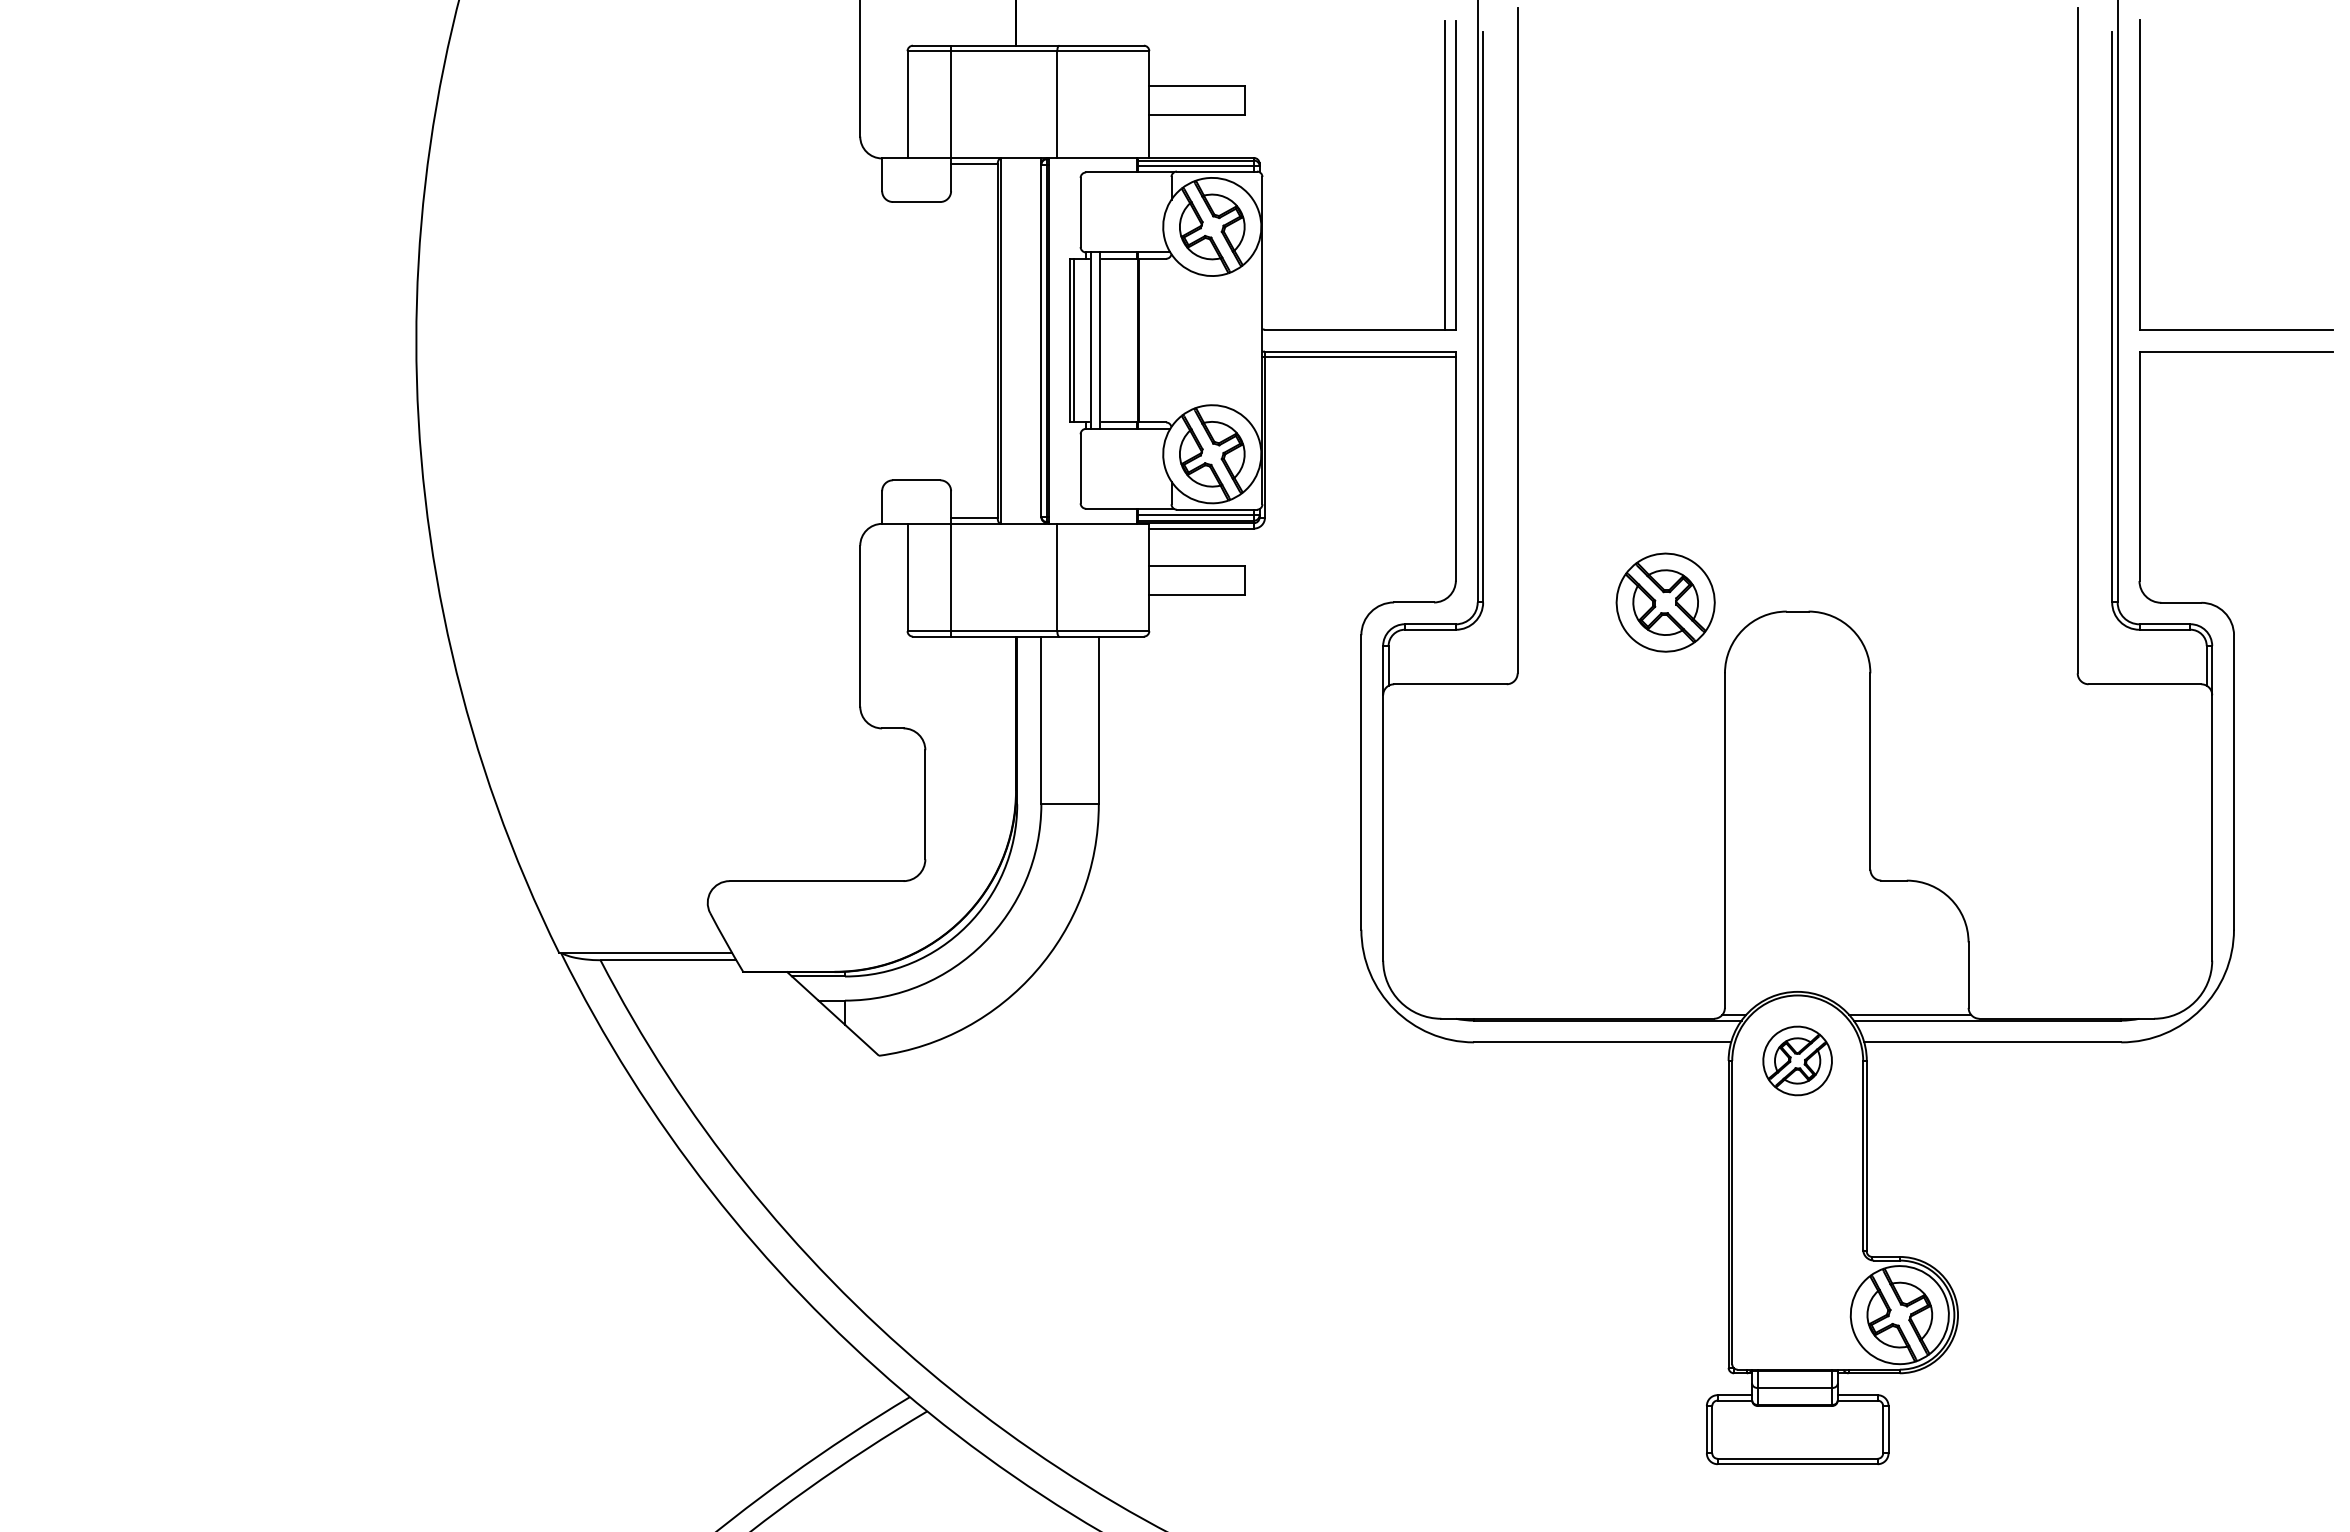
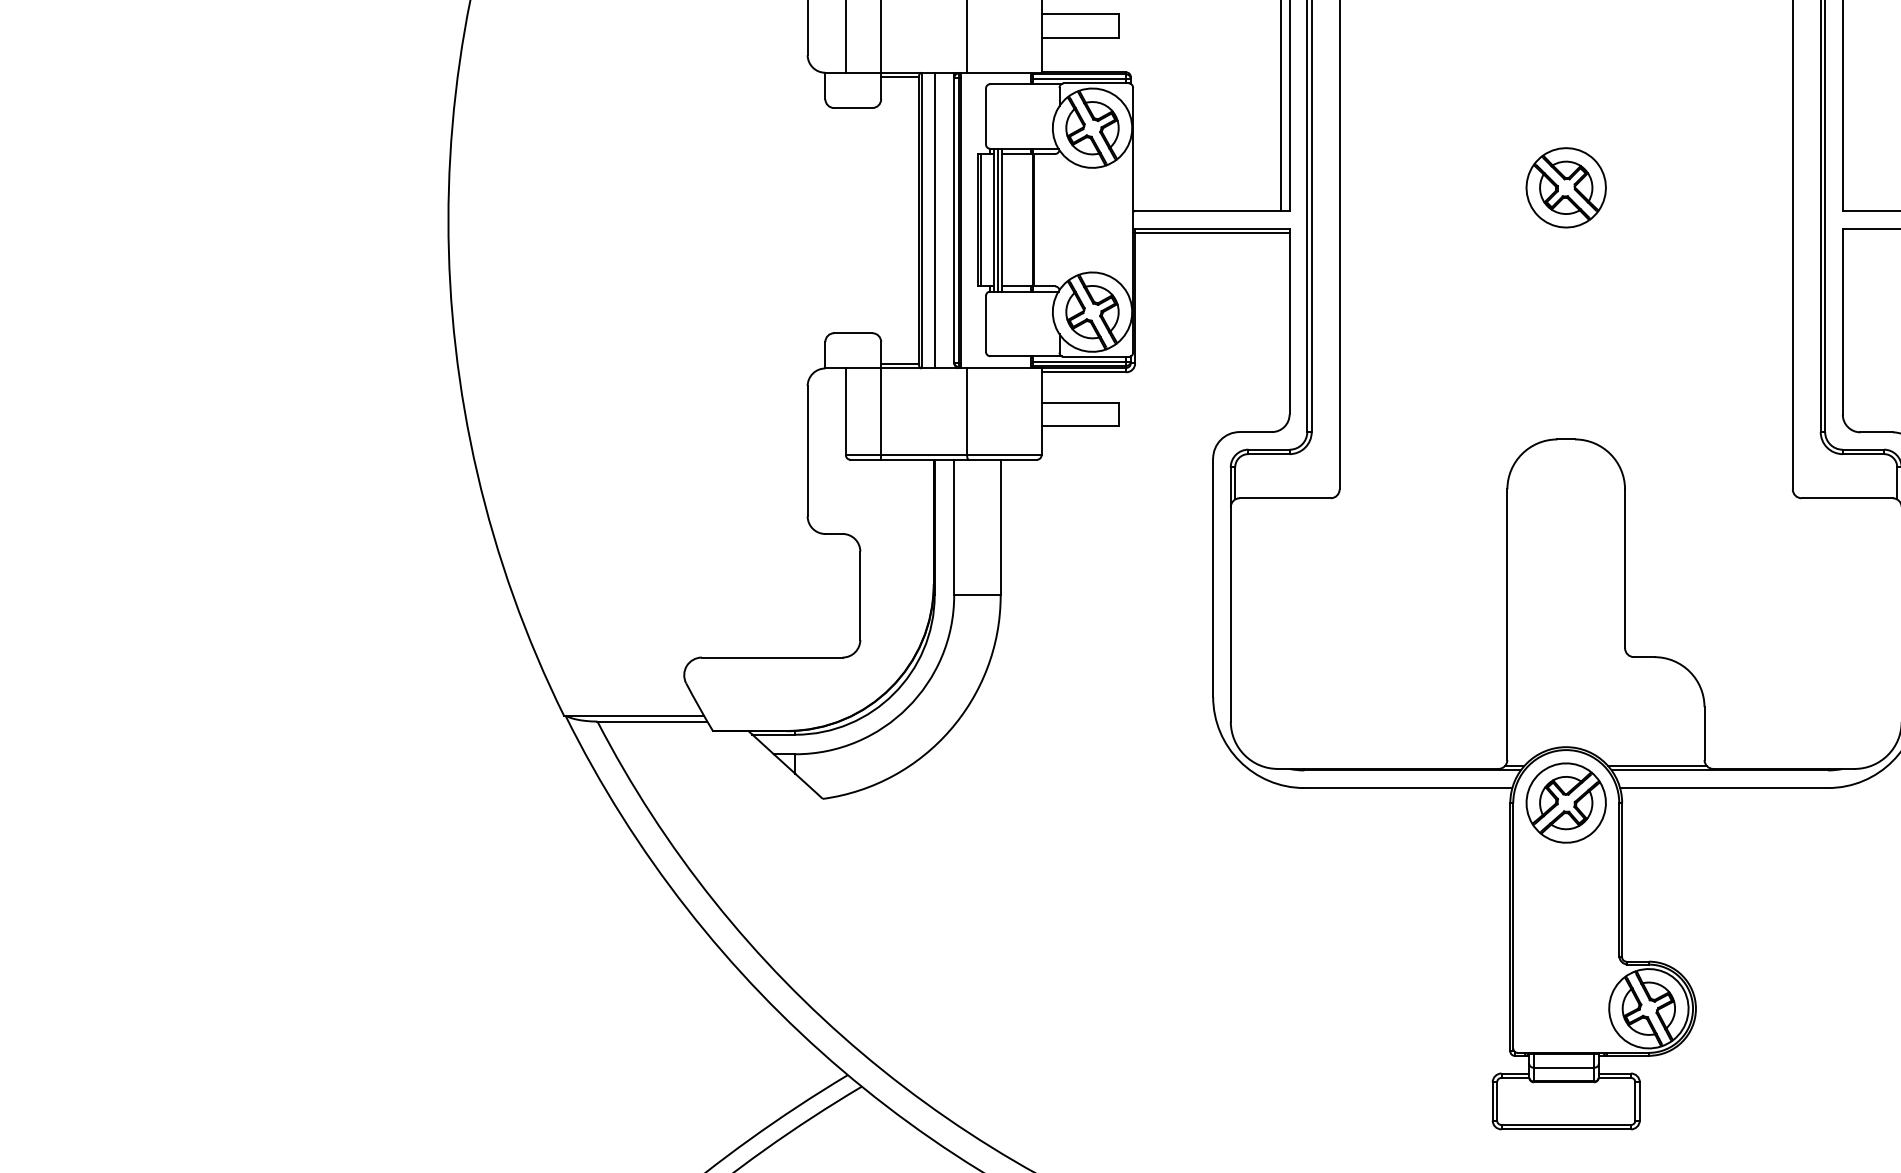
line: (1017, 340) -> (934, 220), added
line: (1095, 340) -> (998, 220), added
part: (1665, 602) -> (1566, 187), moved
part: (1797, 1060) -> (1566, 802), size x1.43

